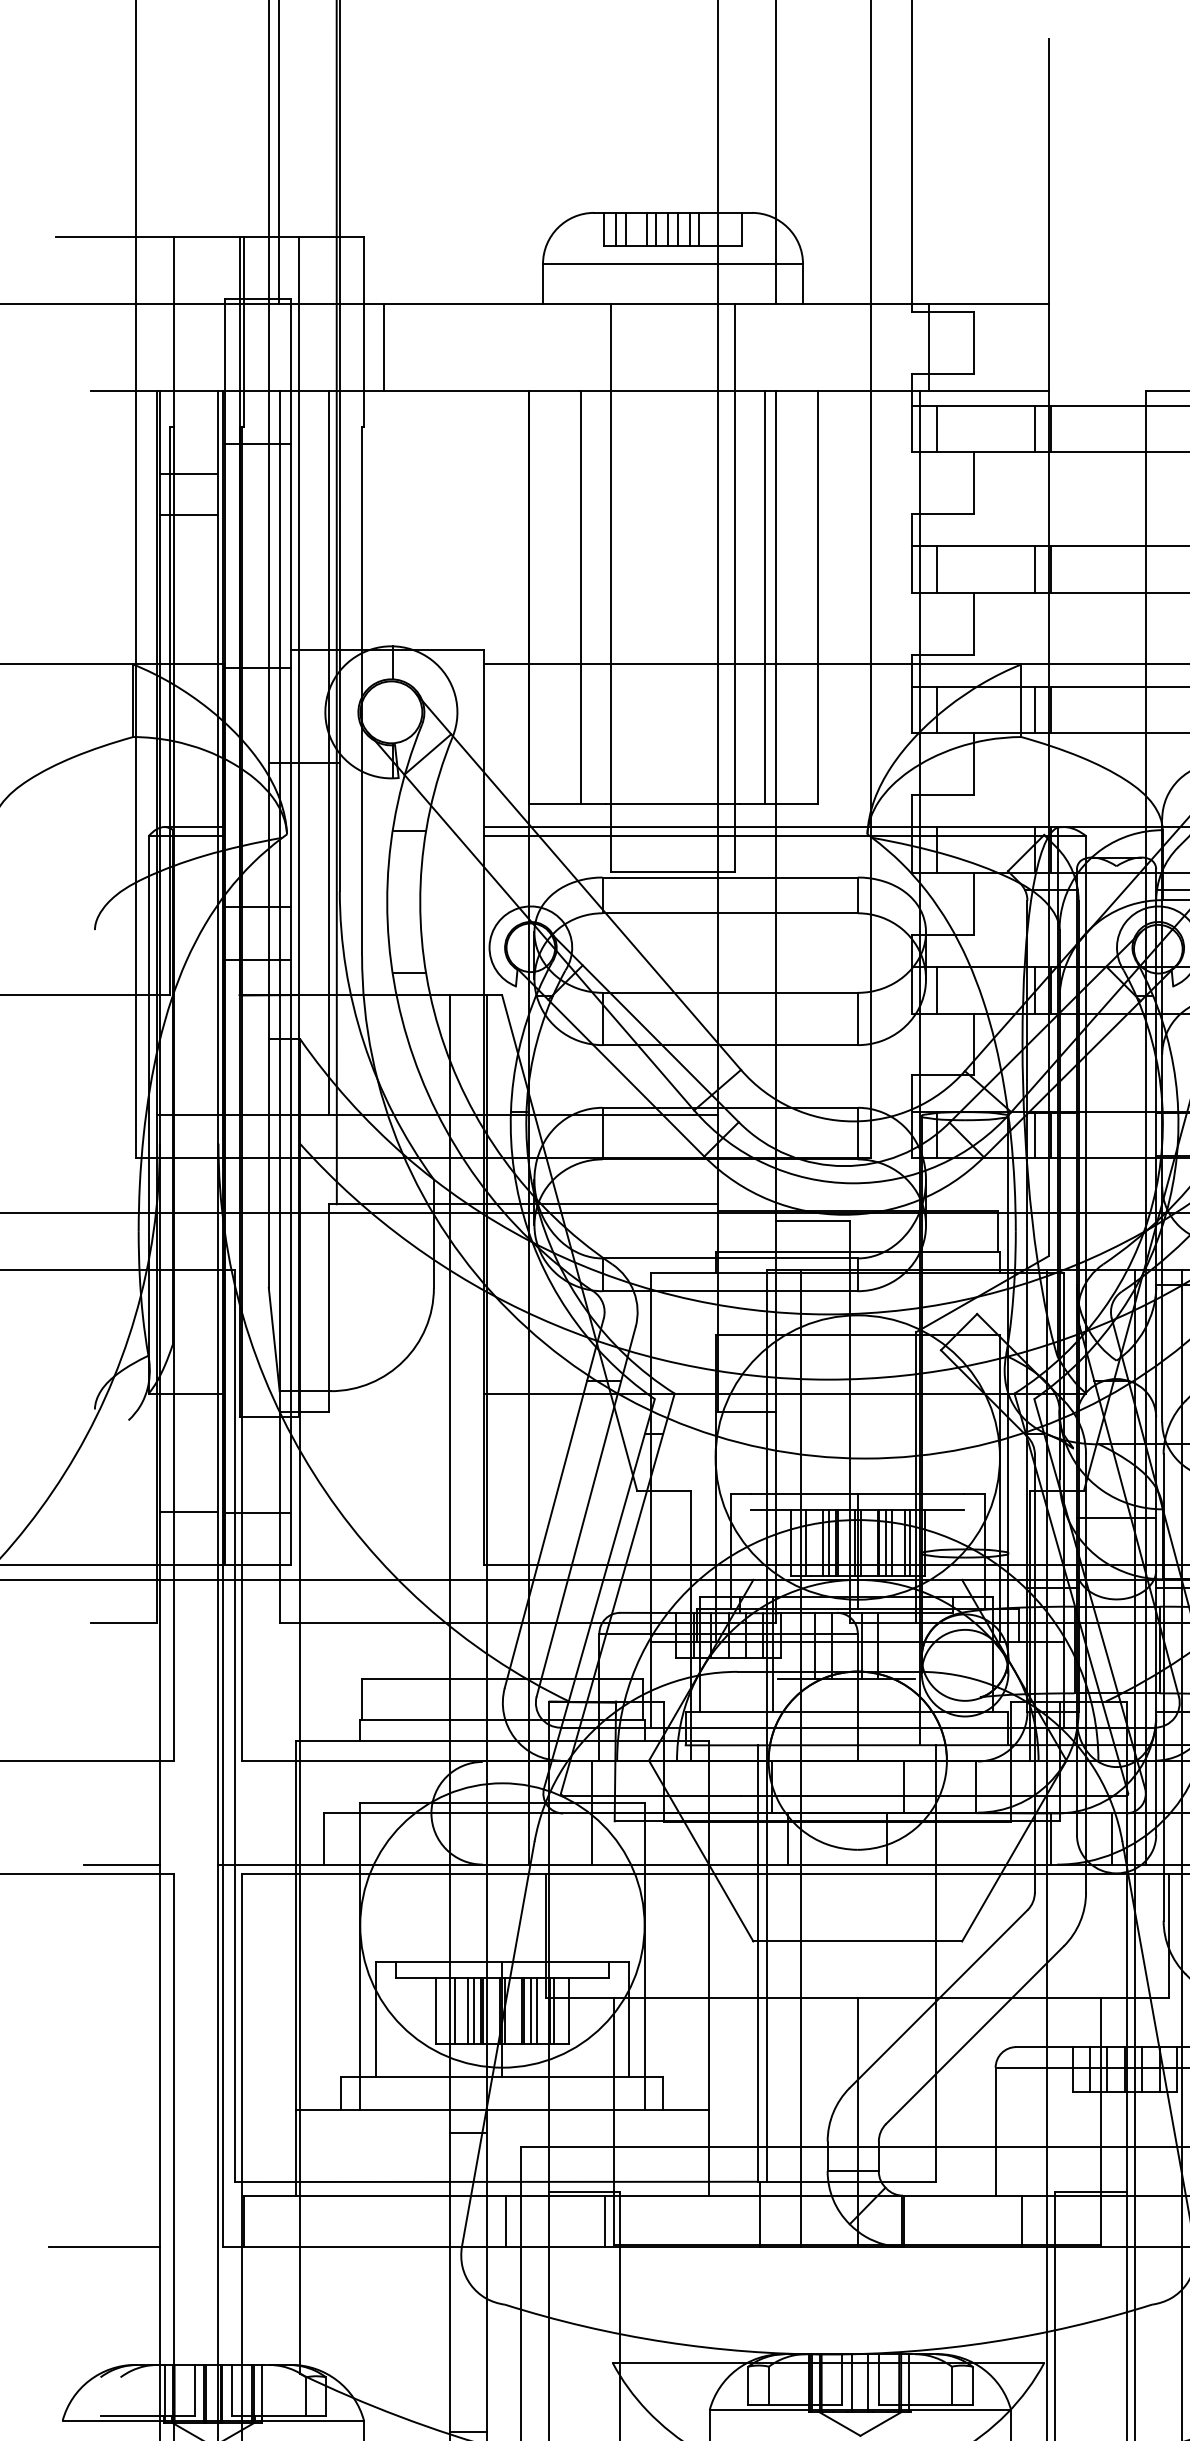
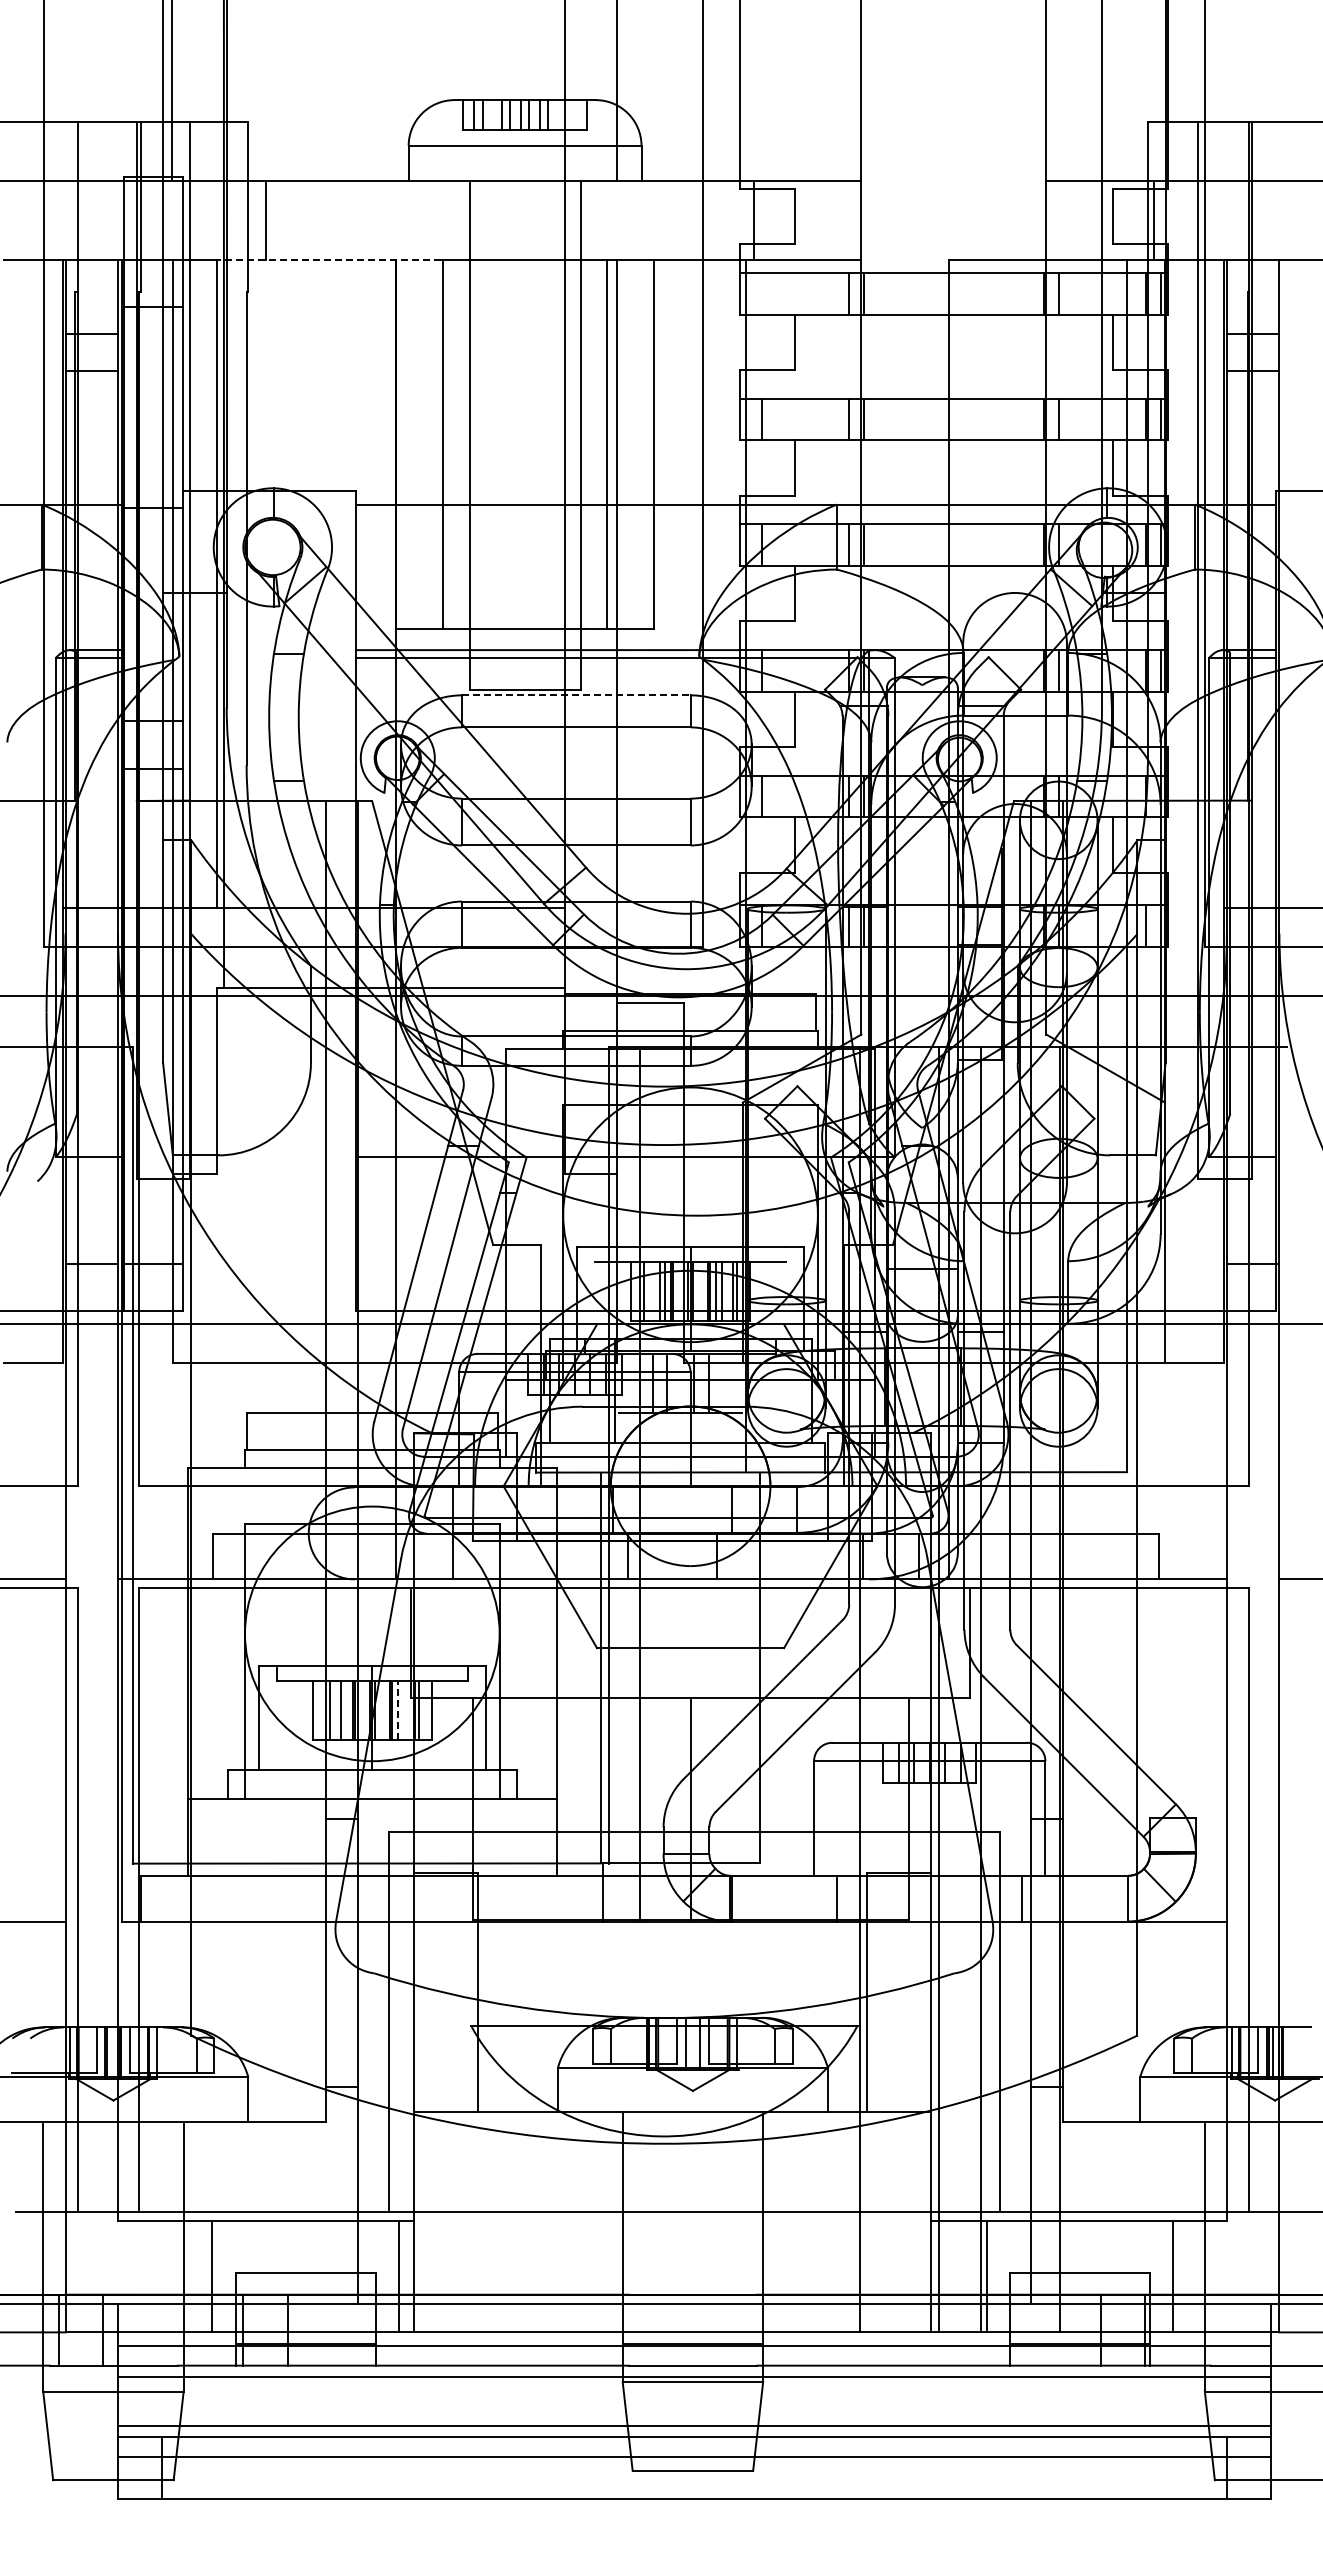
line: (454, 390) -> (329, 259), solid -> dashed
line: (936, 428) -> (761, 293), removed
line: (730, 877) -> (576, 695), solid -> dashed
line: (473, 2011) -> (346, 1710), removed
line: (530, 2011) -> (397, 1710), solid -> dashed
line: (537, 2011) -> (403, 1710), removed
line: (505, 2220) -> (375, 1898), removed
line: (604, 2220) -> (463, 1898), removed

